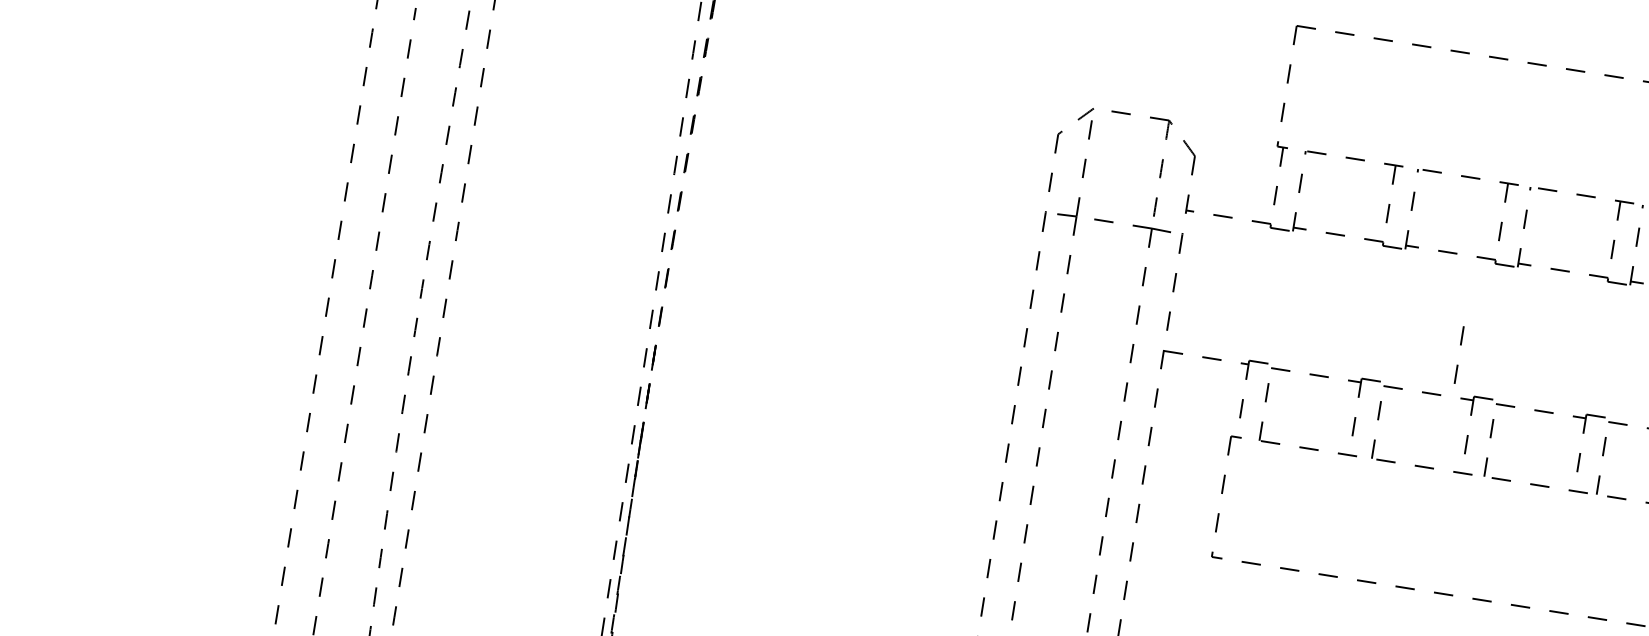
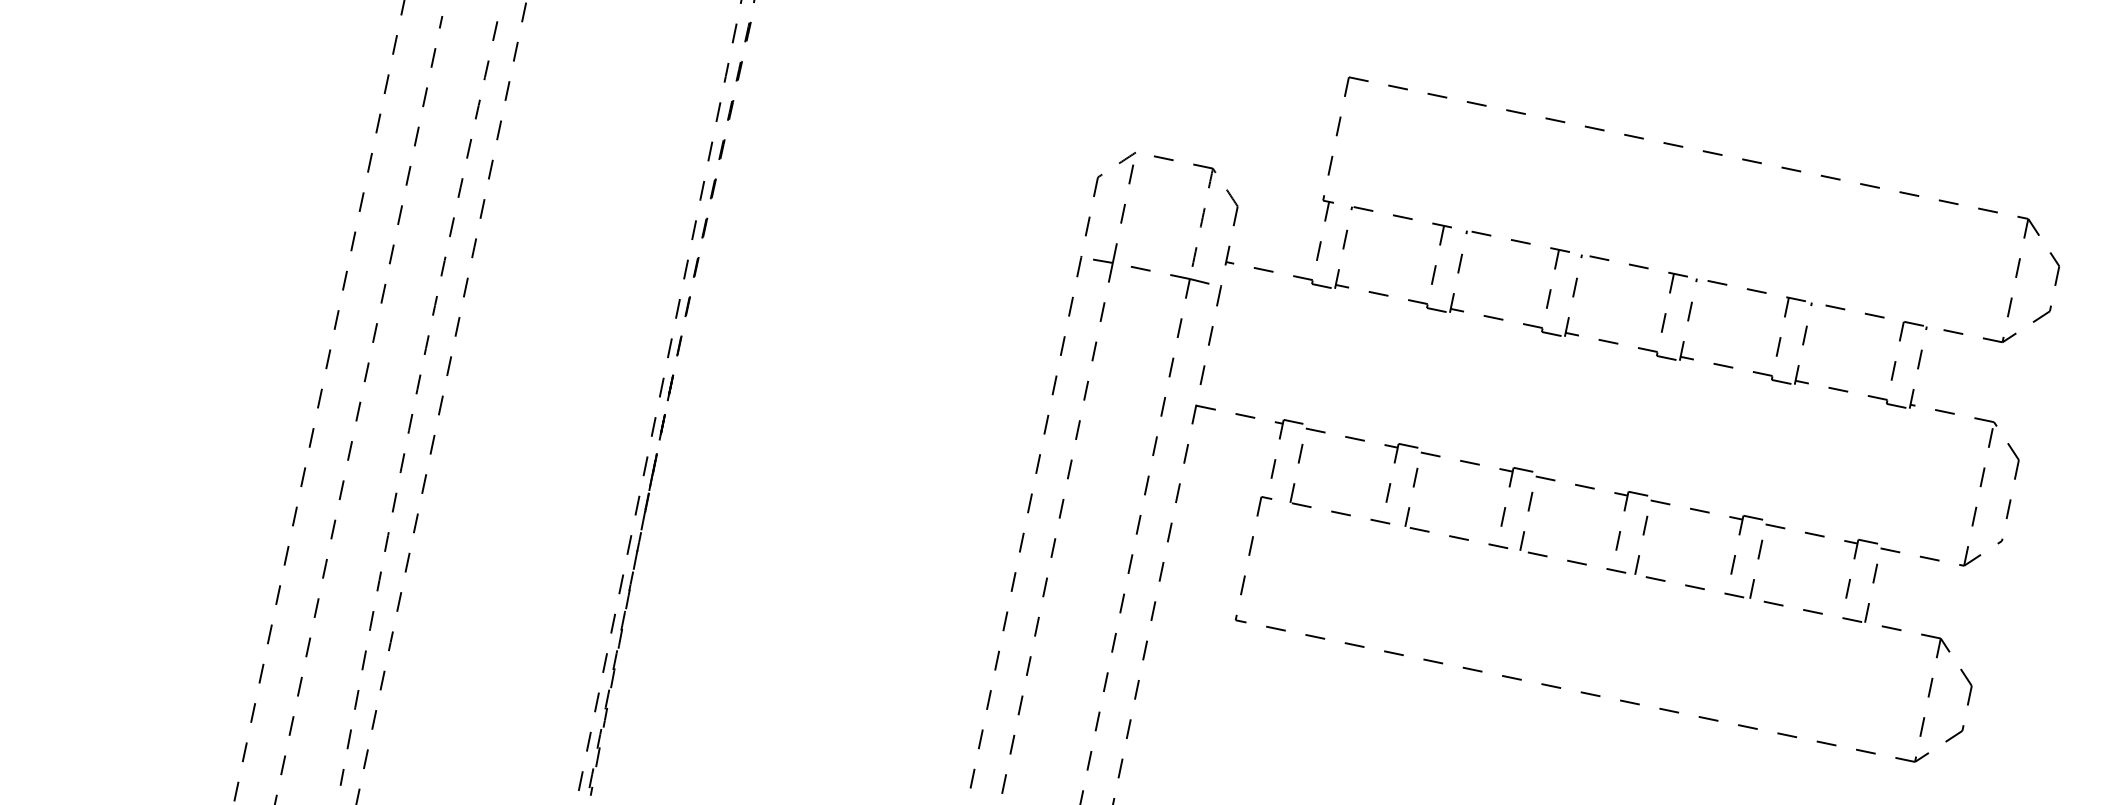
line: (1459, 345) -> (1501, 414), removed

